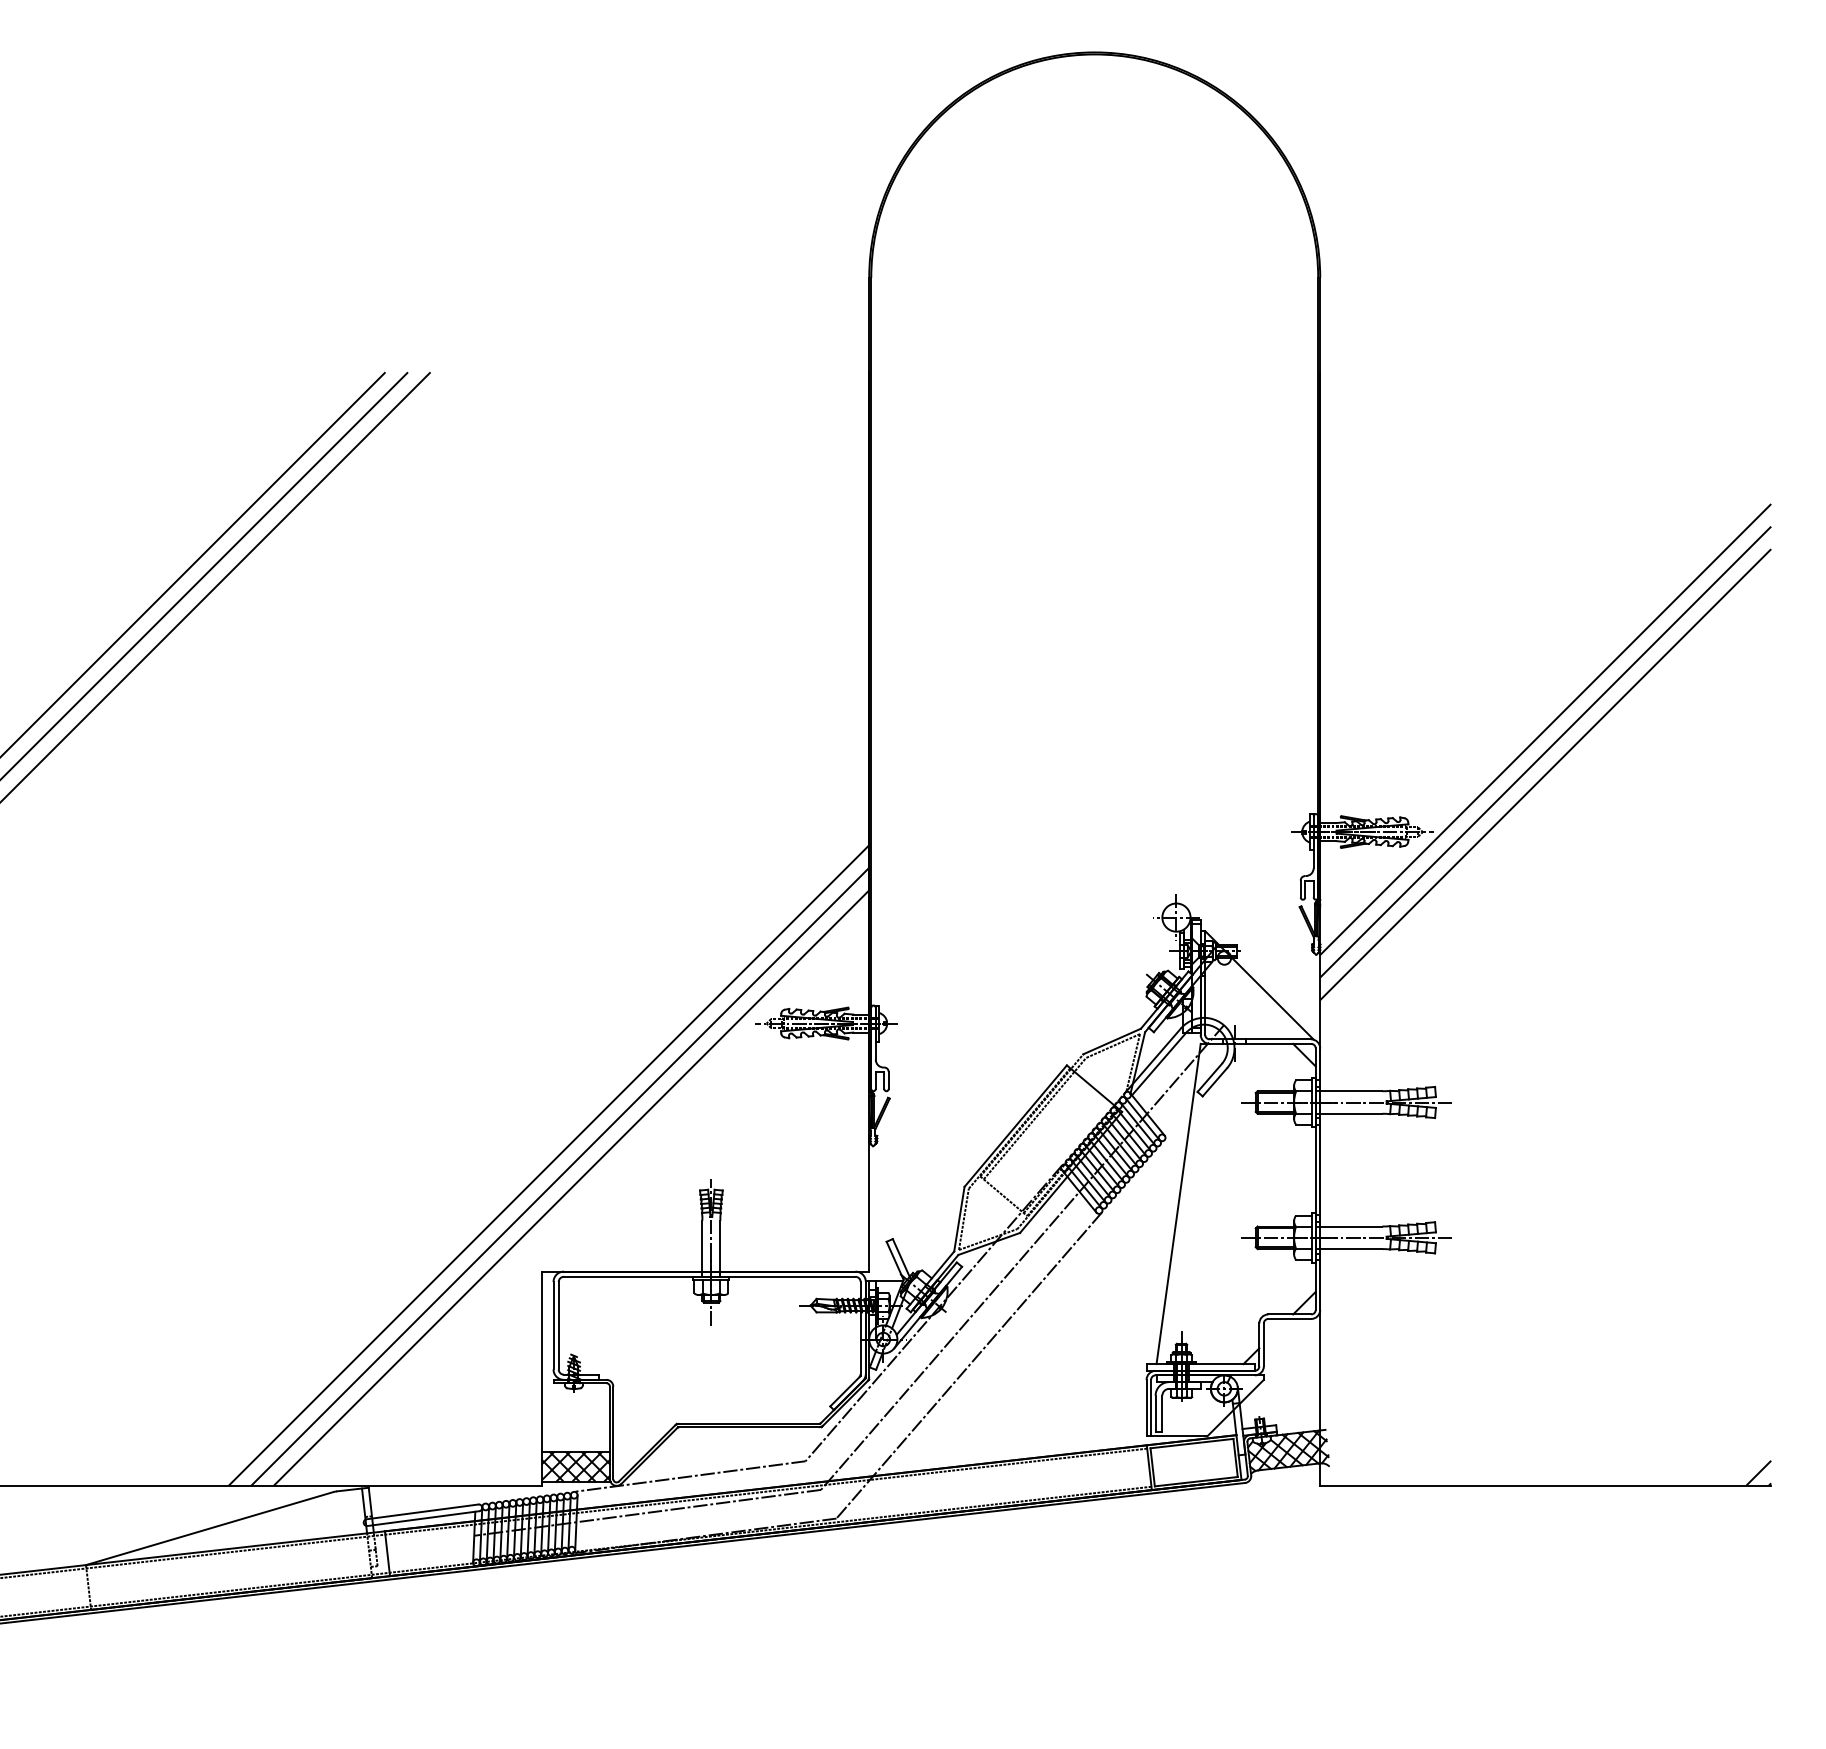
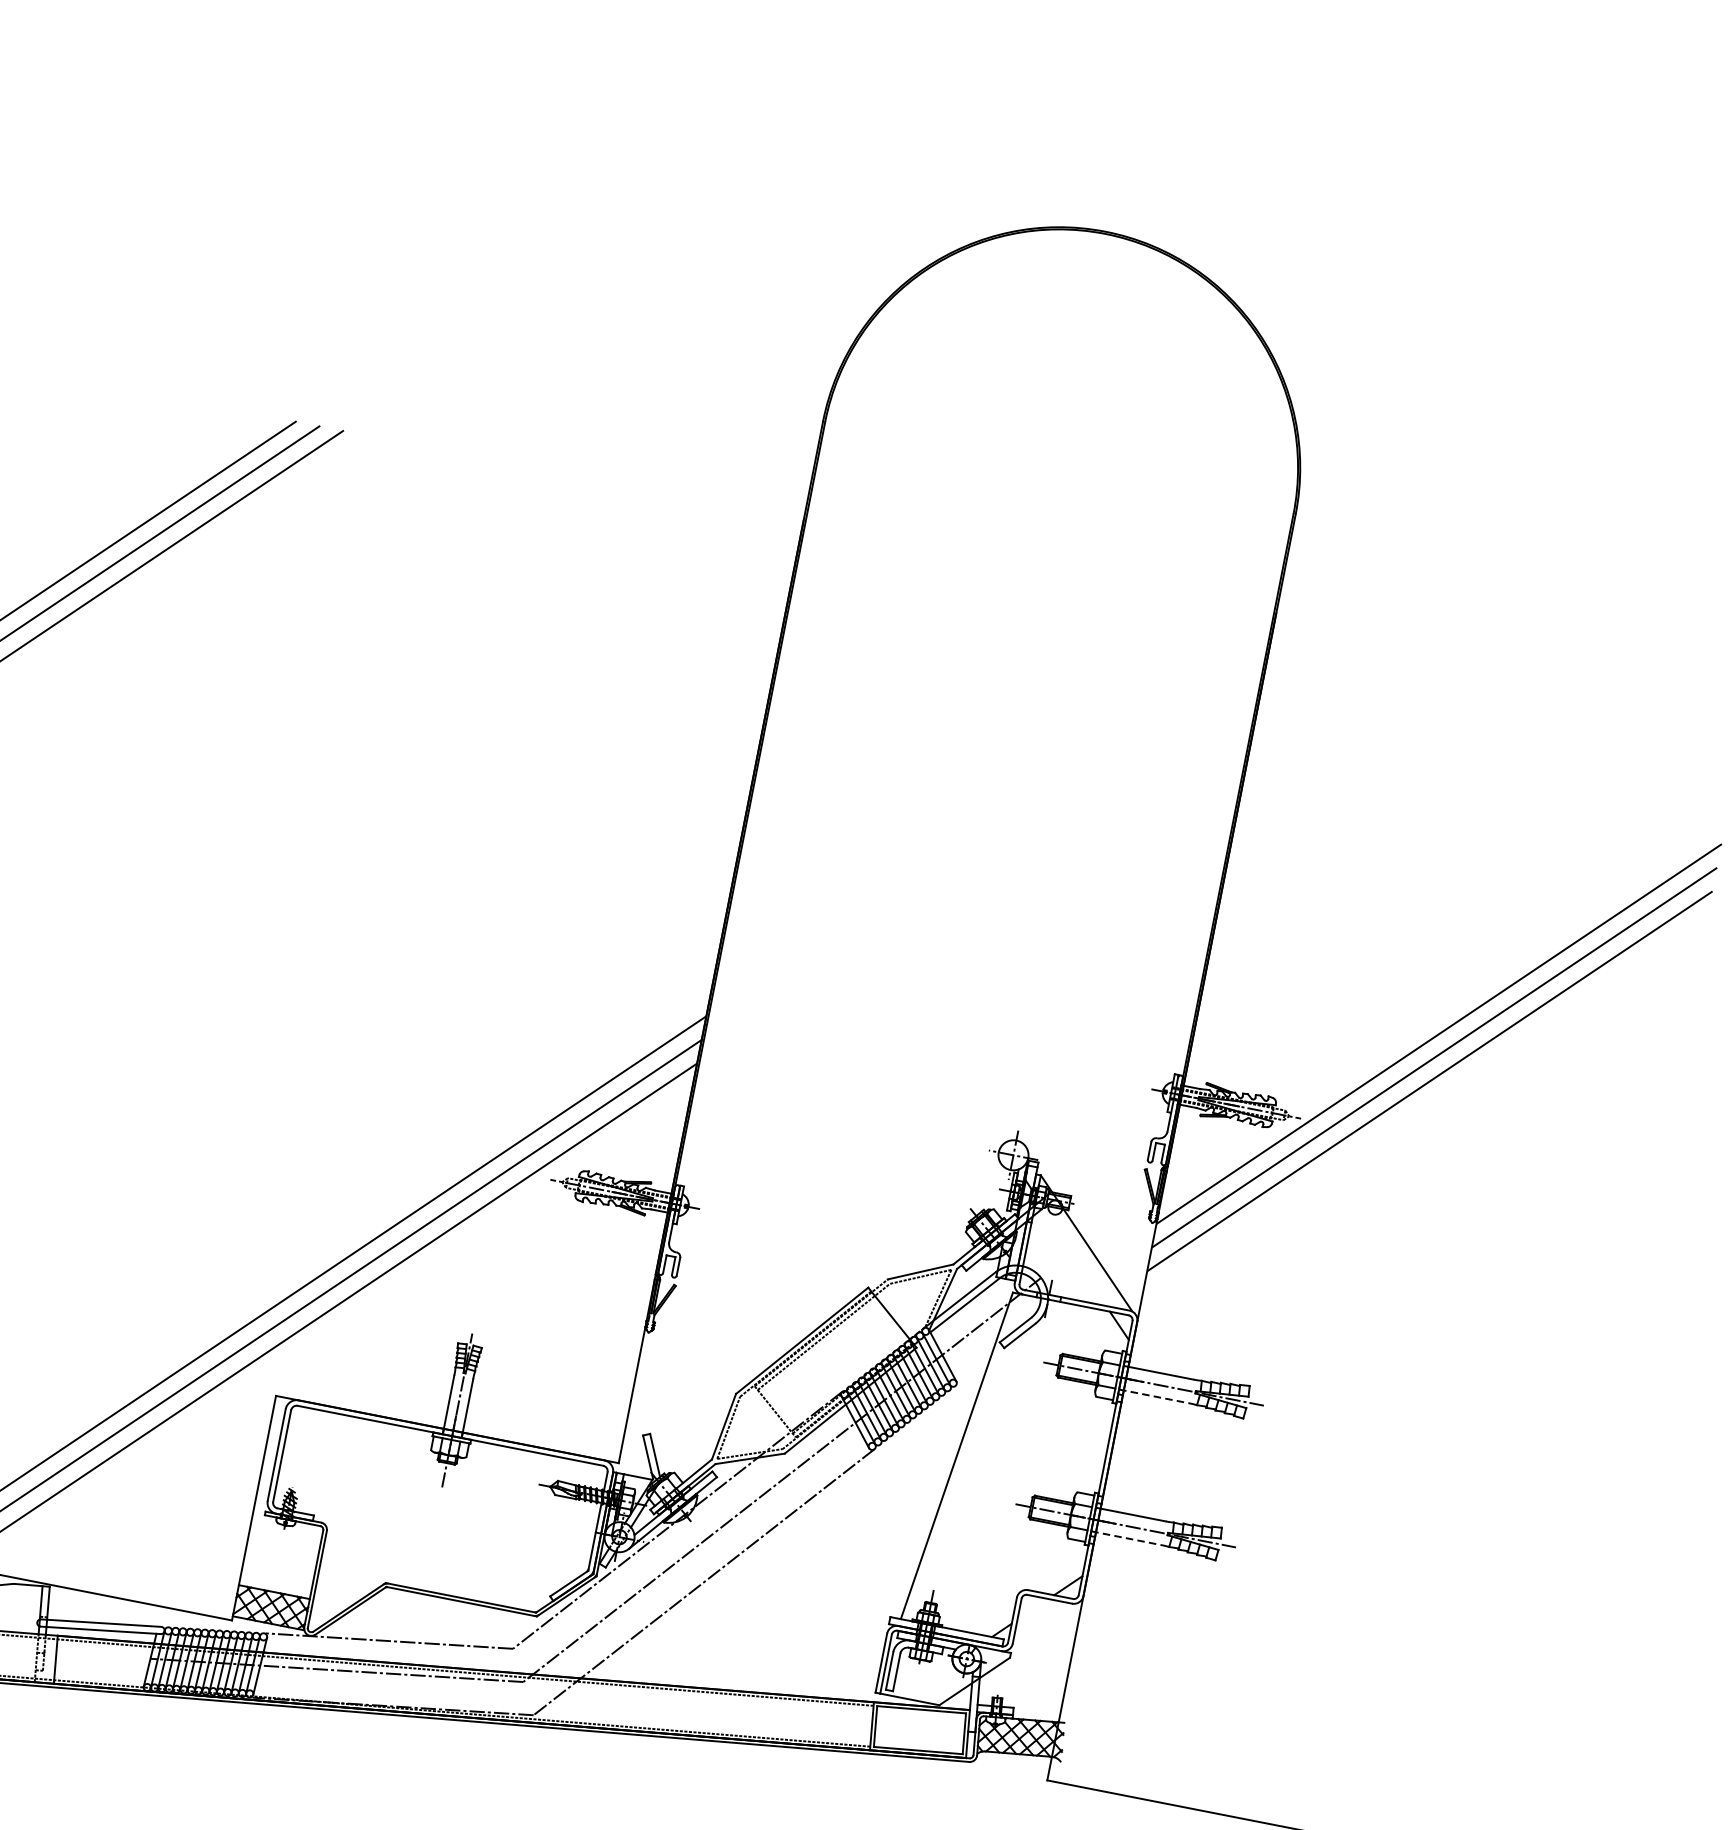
line: (1349, 1113) -> (1154, 1396), solid -> dashed
line: (1349, 1249) -> (1126, 1538), solid -> dashed

